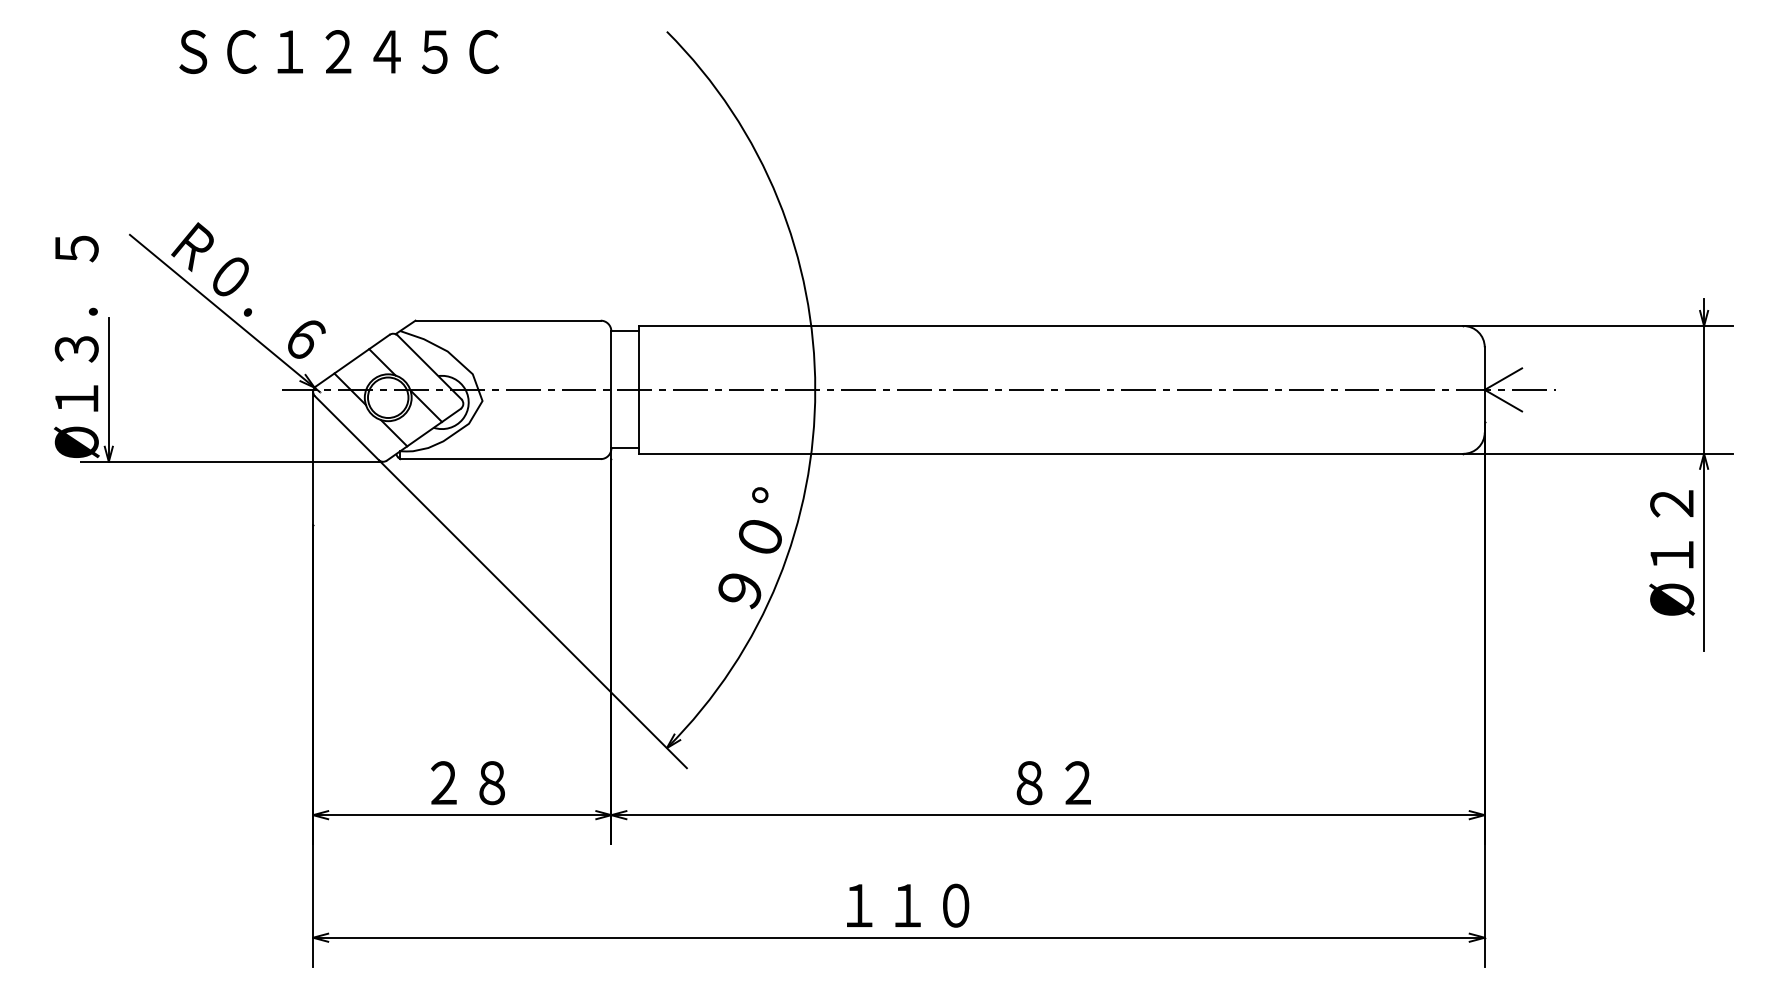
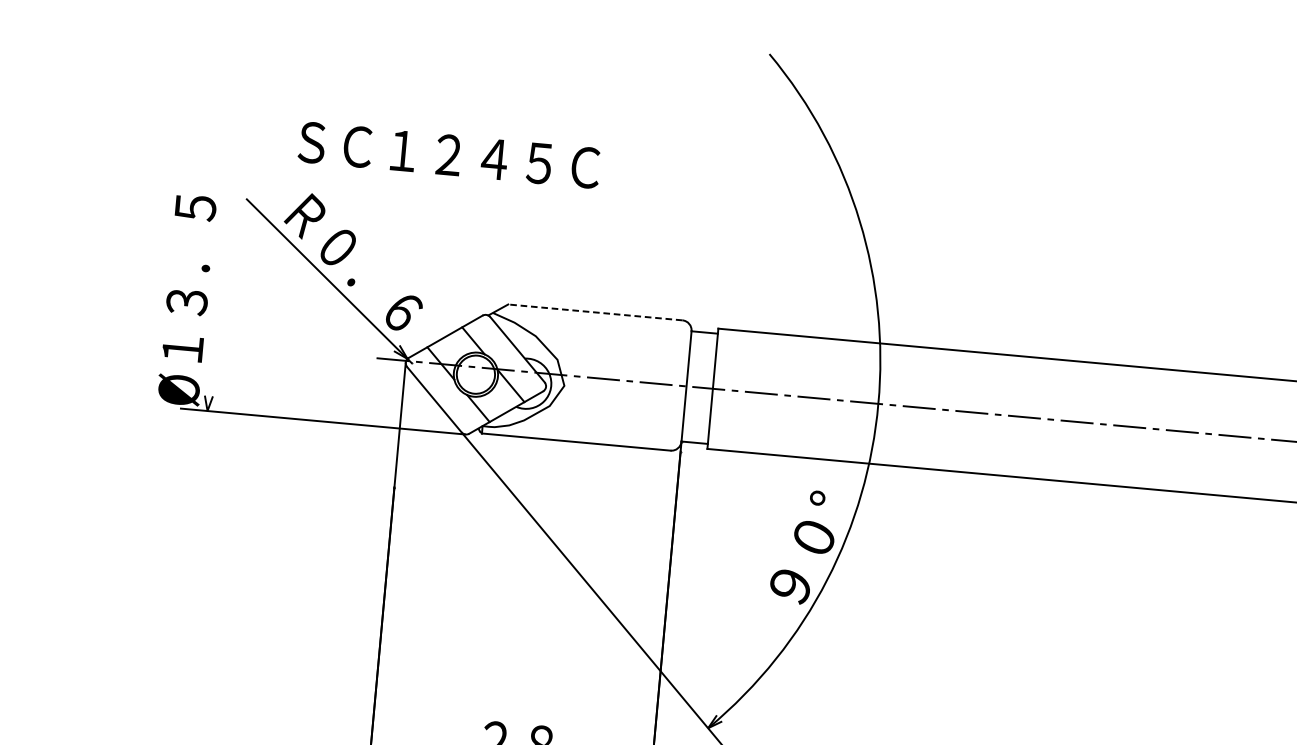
text: (338, 51) -> (448, 154), moved
line: (508, 320) -> (595, 312), solid -> dashed
line: (108, 389) -> (213, 342), removed

